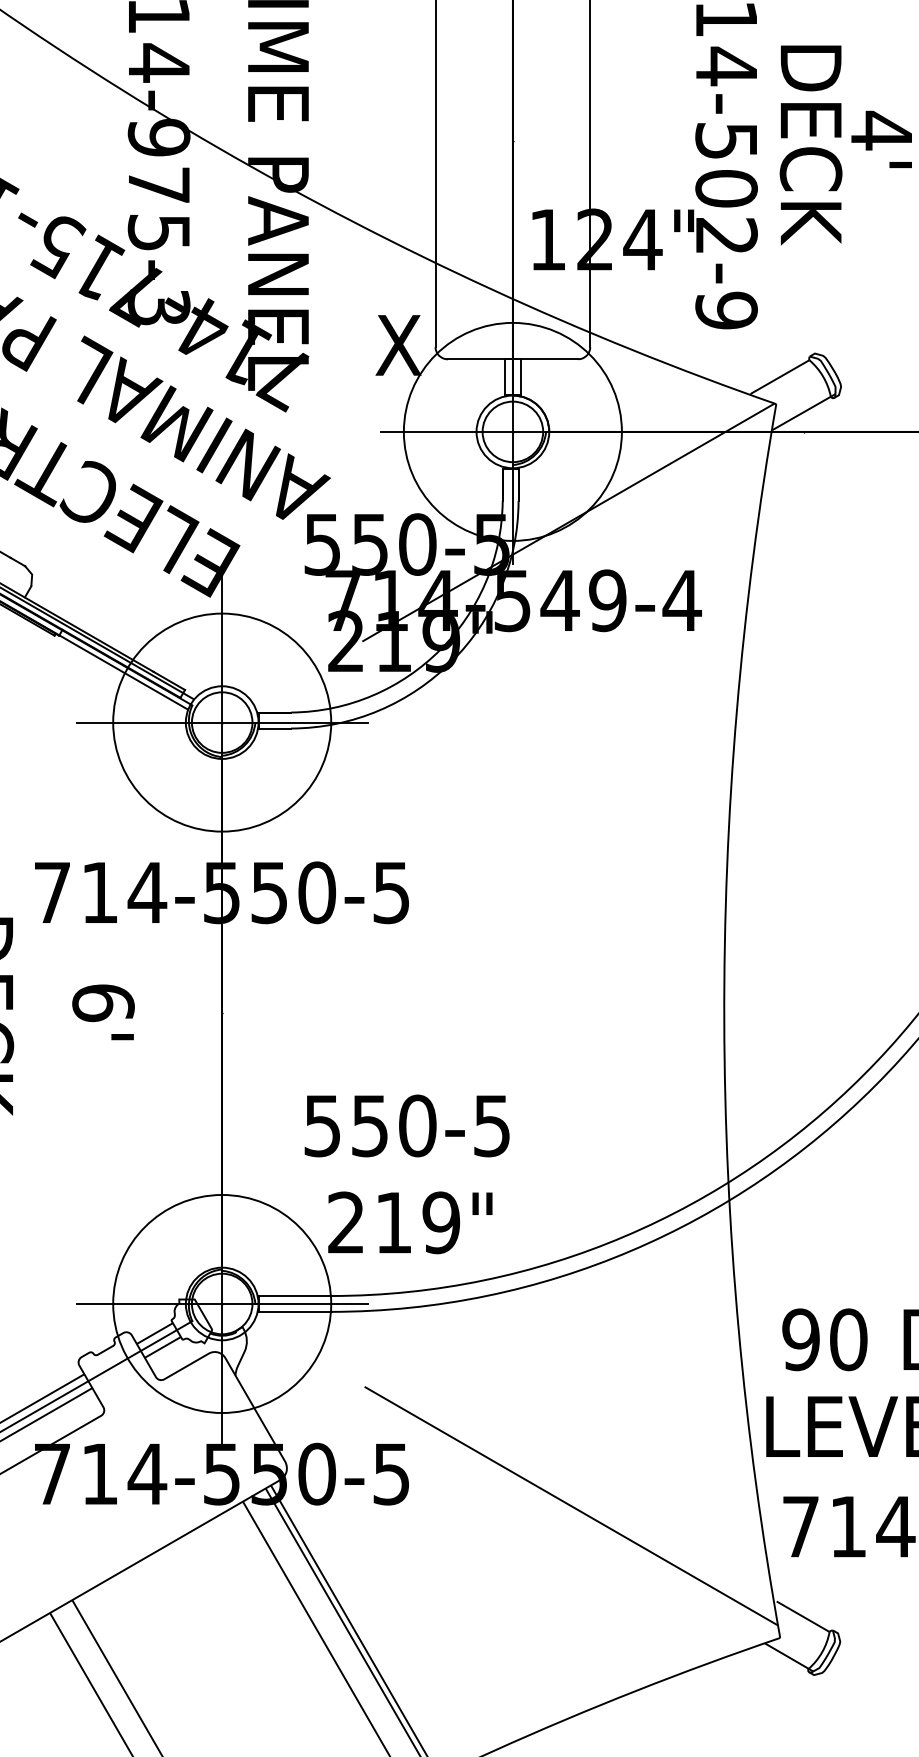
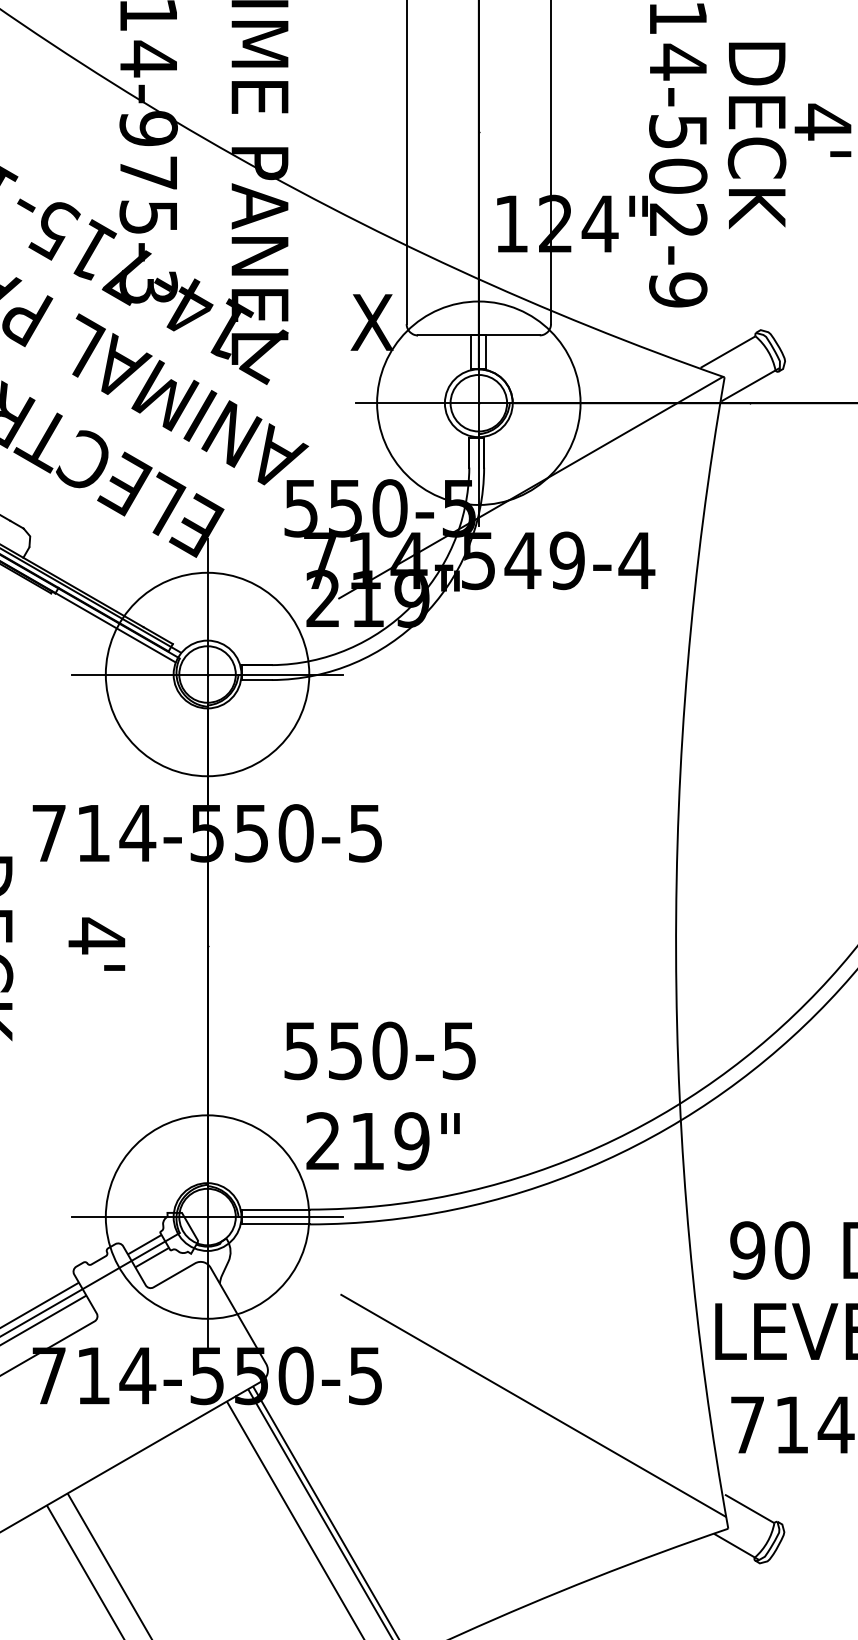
text: (103, 1002) -> (96, 935), 6' -> 4'

